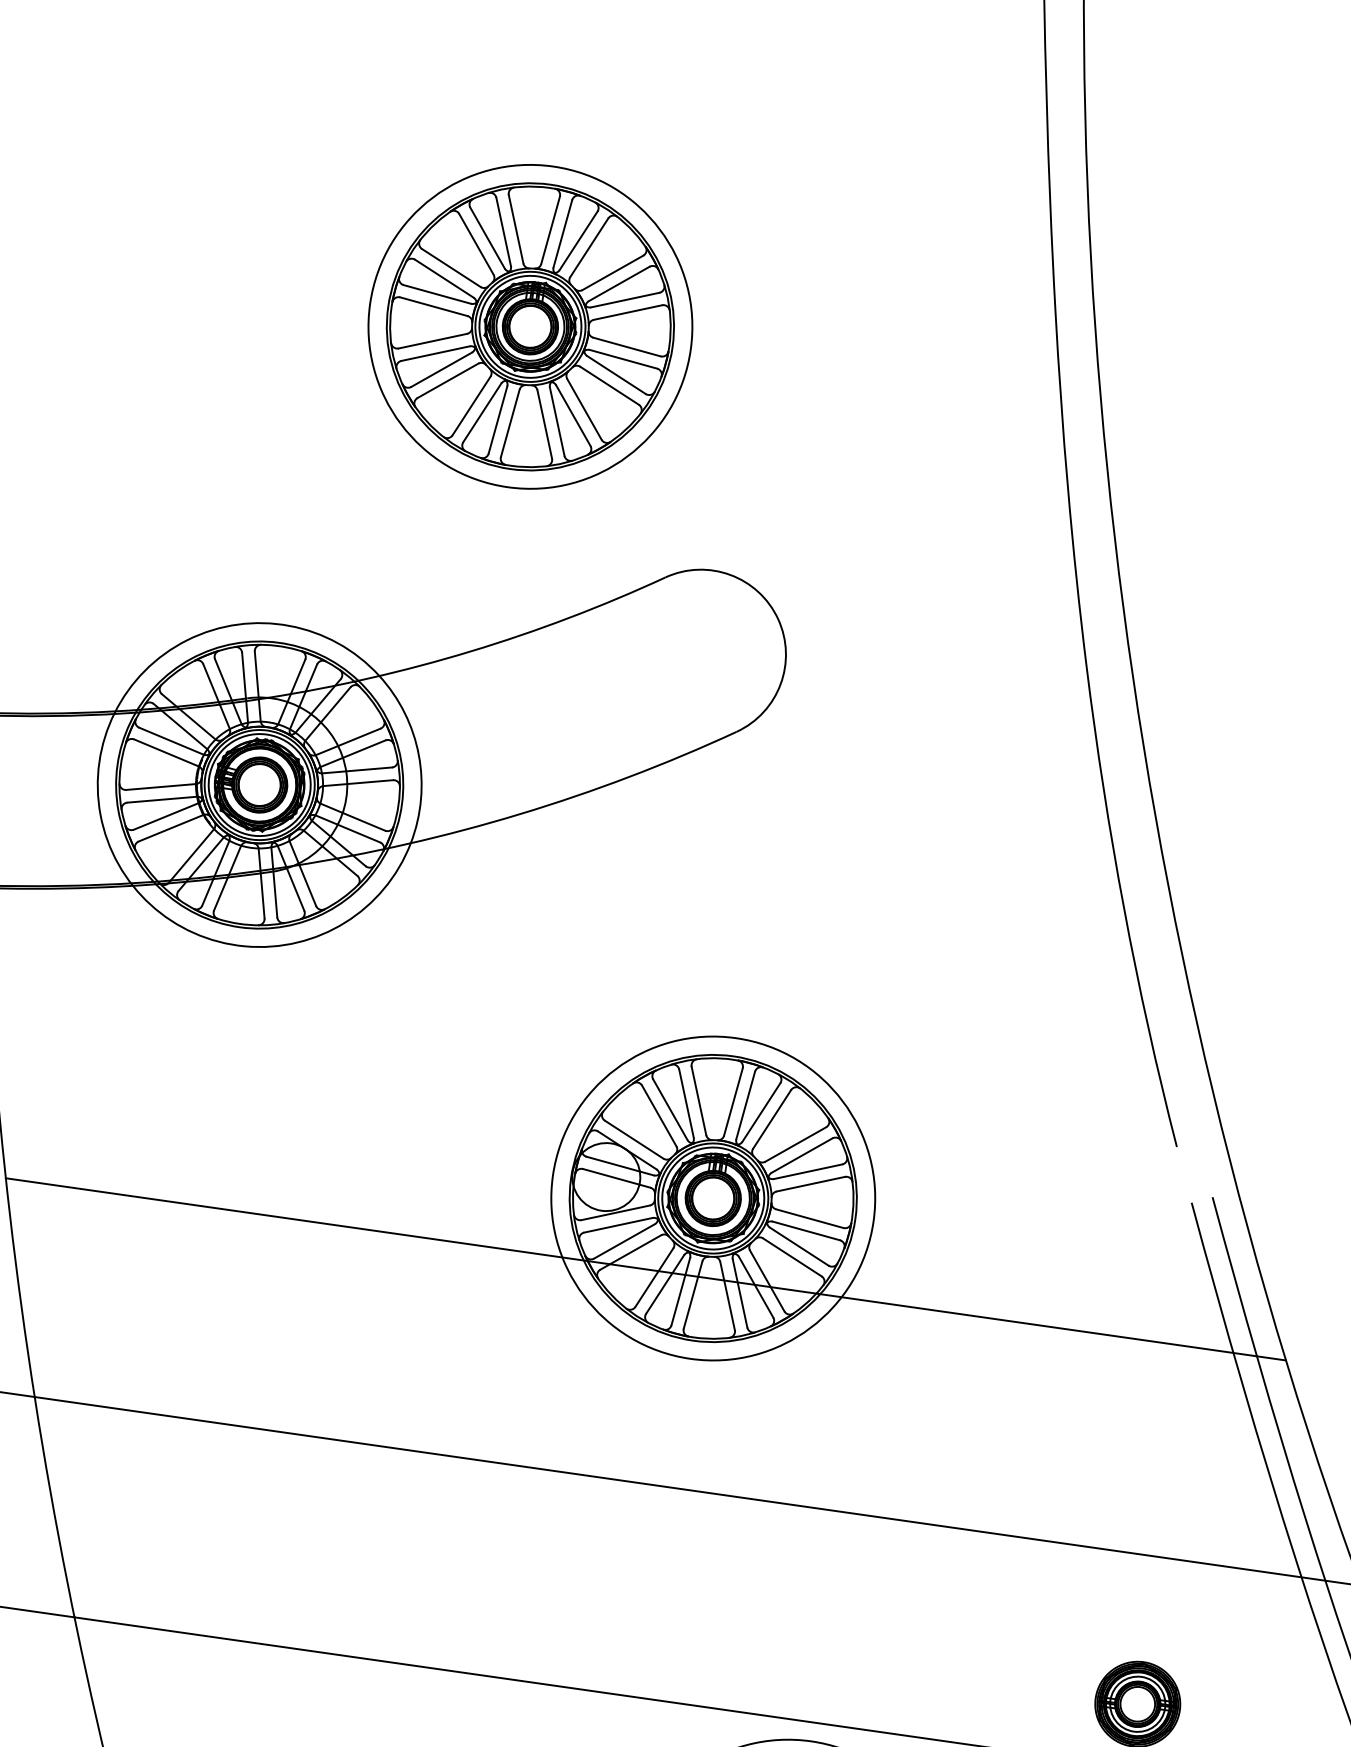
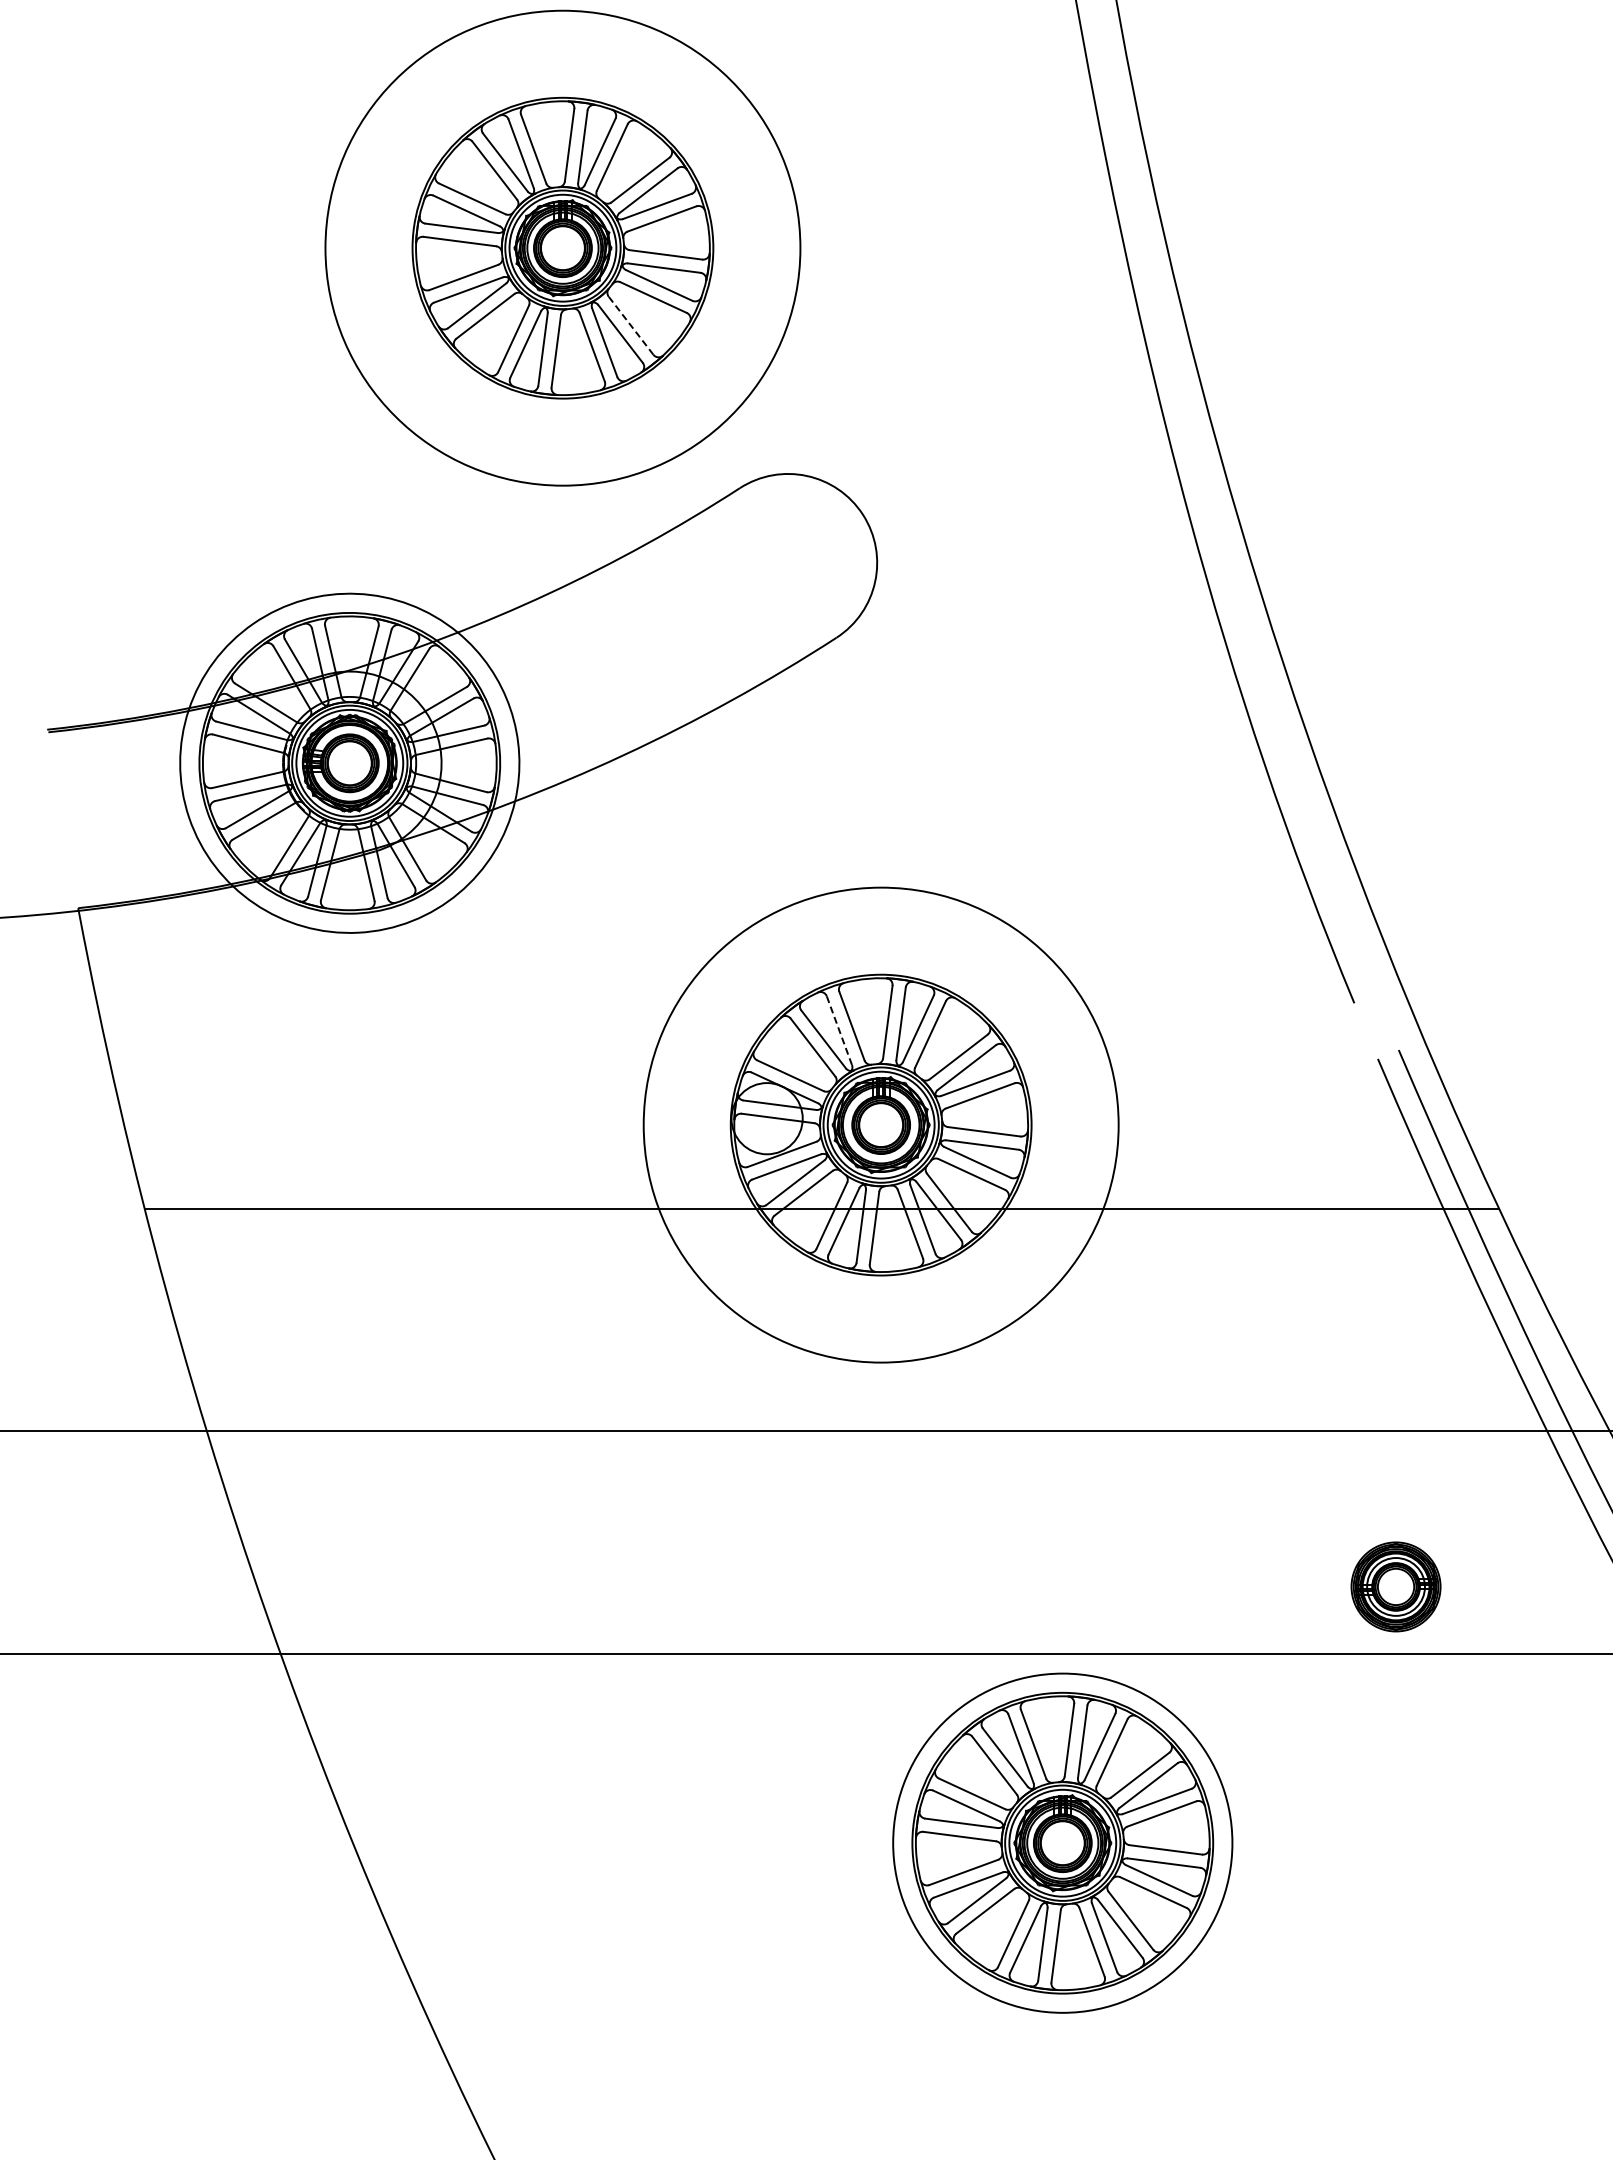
circle: (530, 326) -> (562, 247), size x1.4
line: (584, 409) -> (631, 325), solid -> dashed
line: (686, 1103) -> (839, 1030), solid -> dashed
circle: (712, 1197) -> (880, 1124), size x1.4

